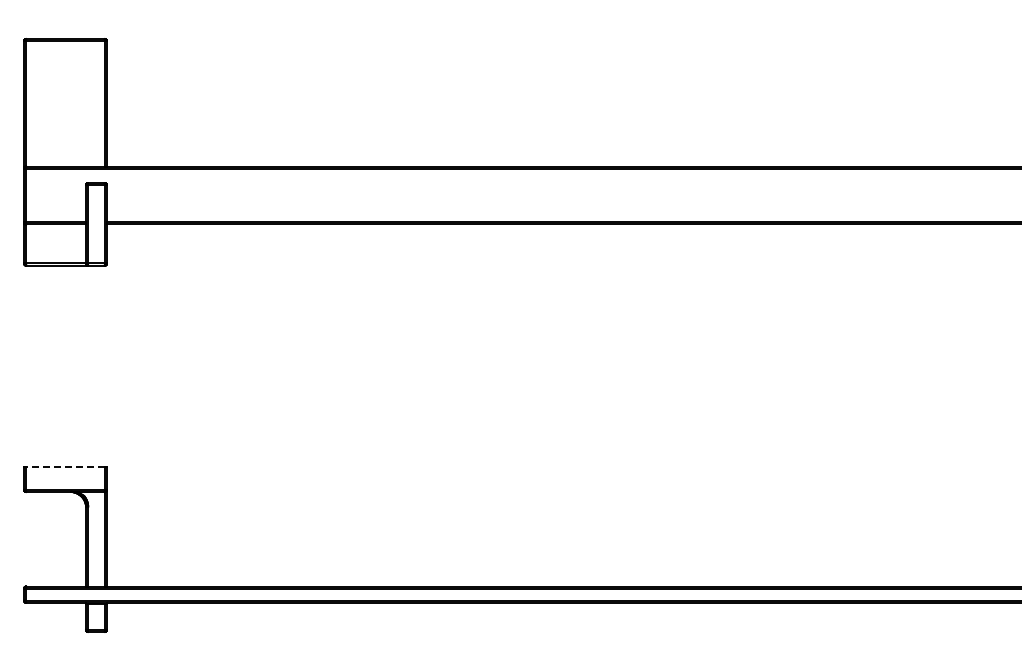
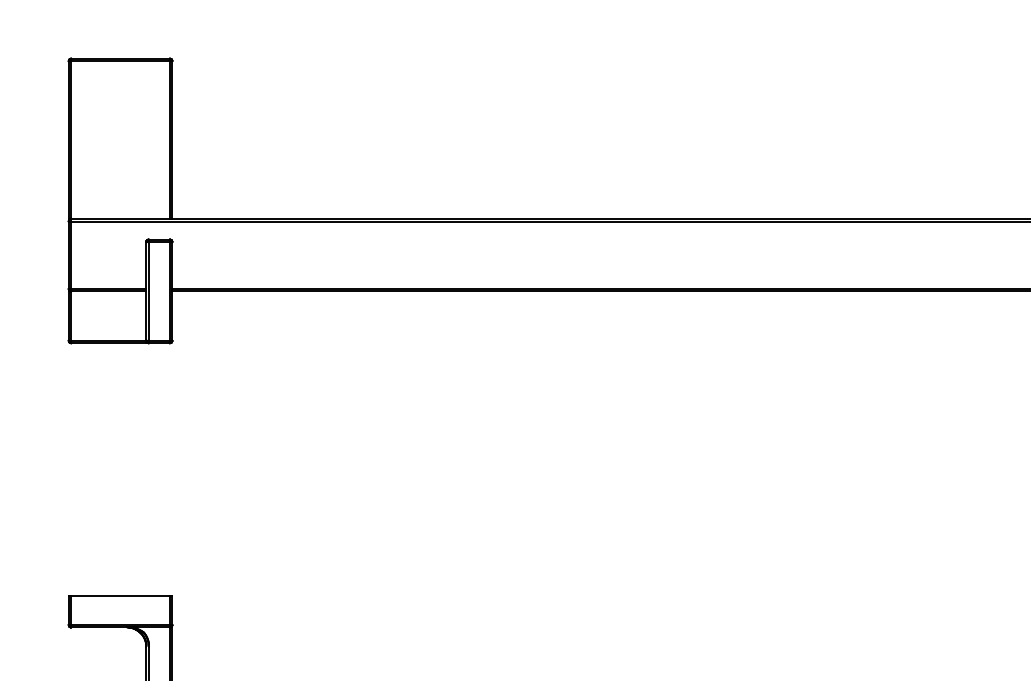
line: (65, 467) -> (120, 596), dashed -> solid

